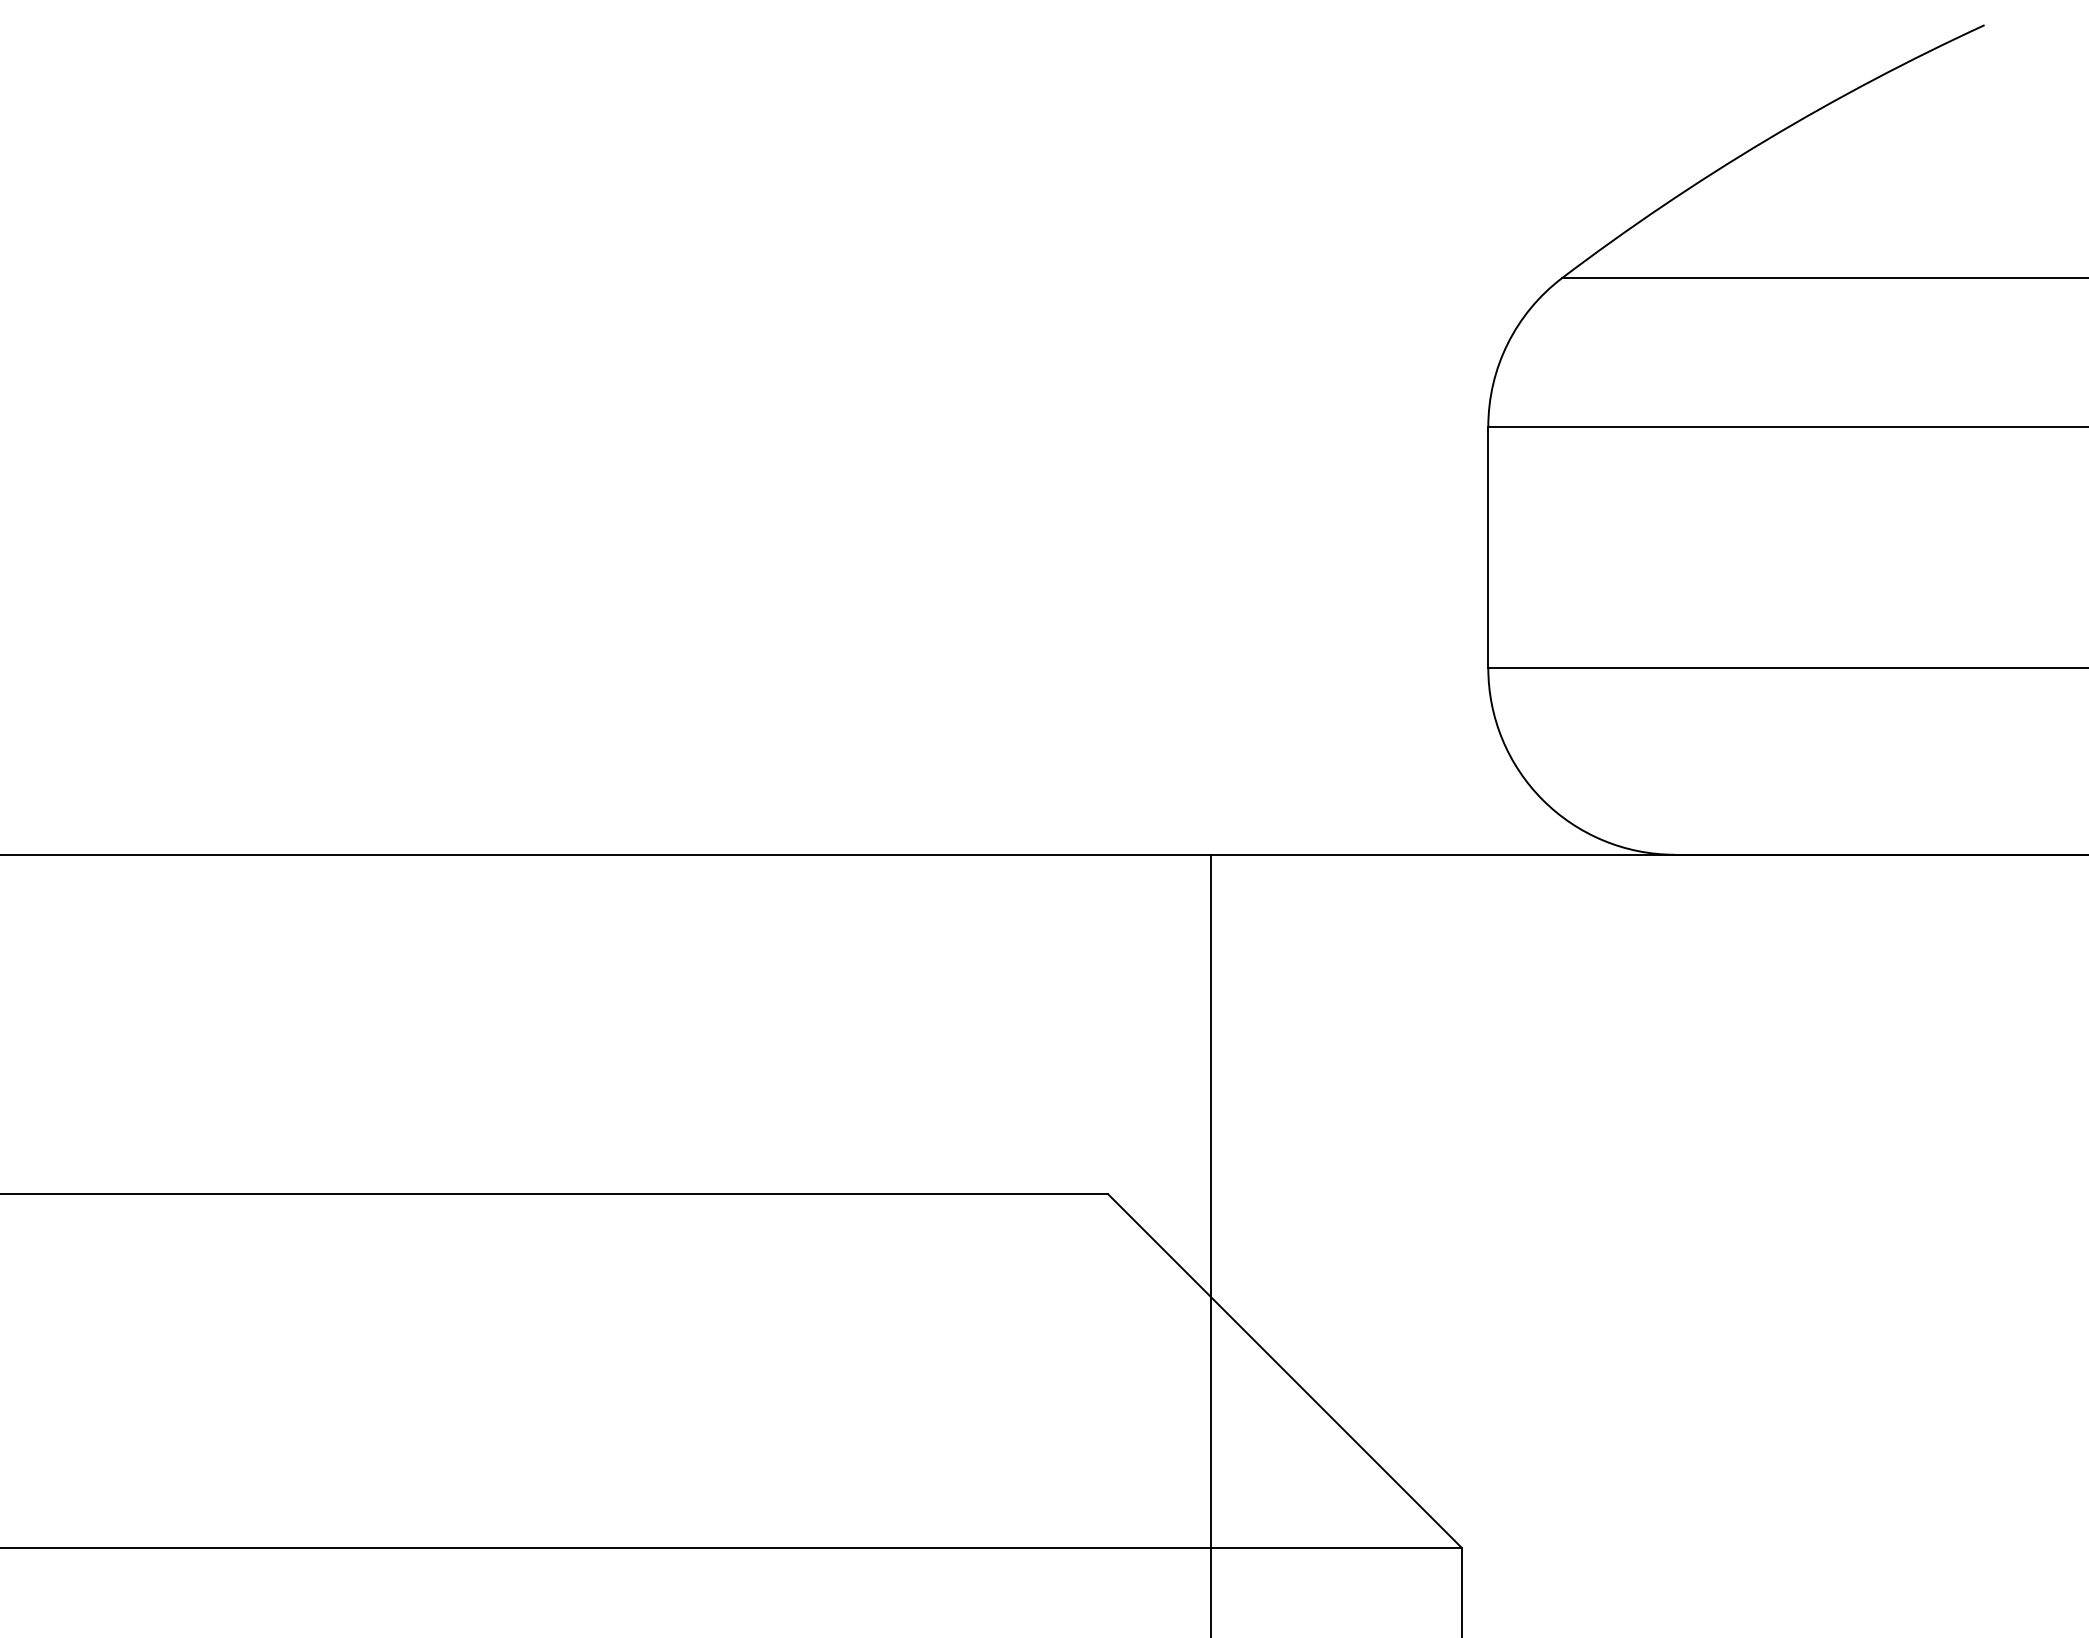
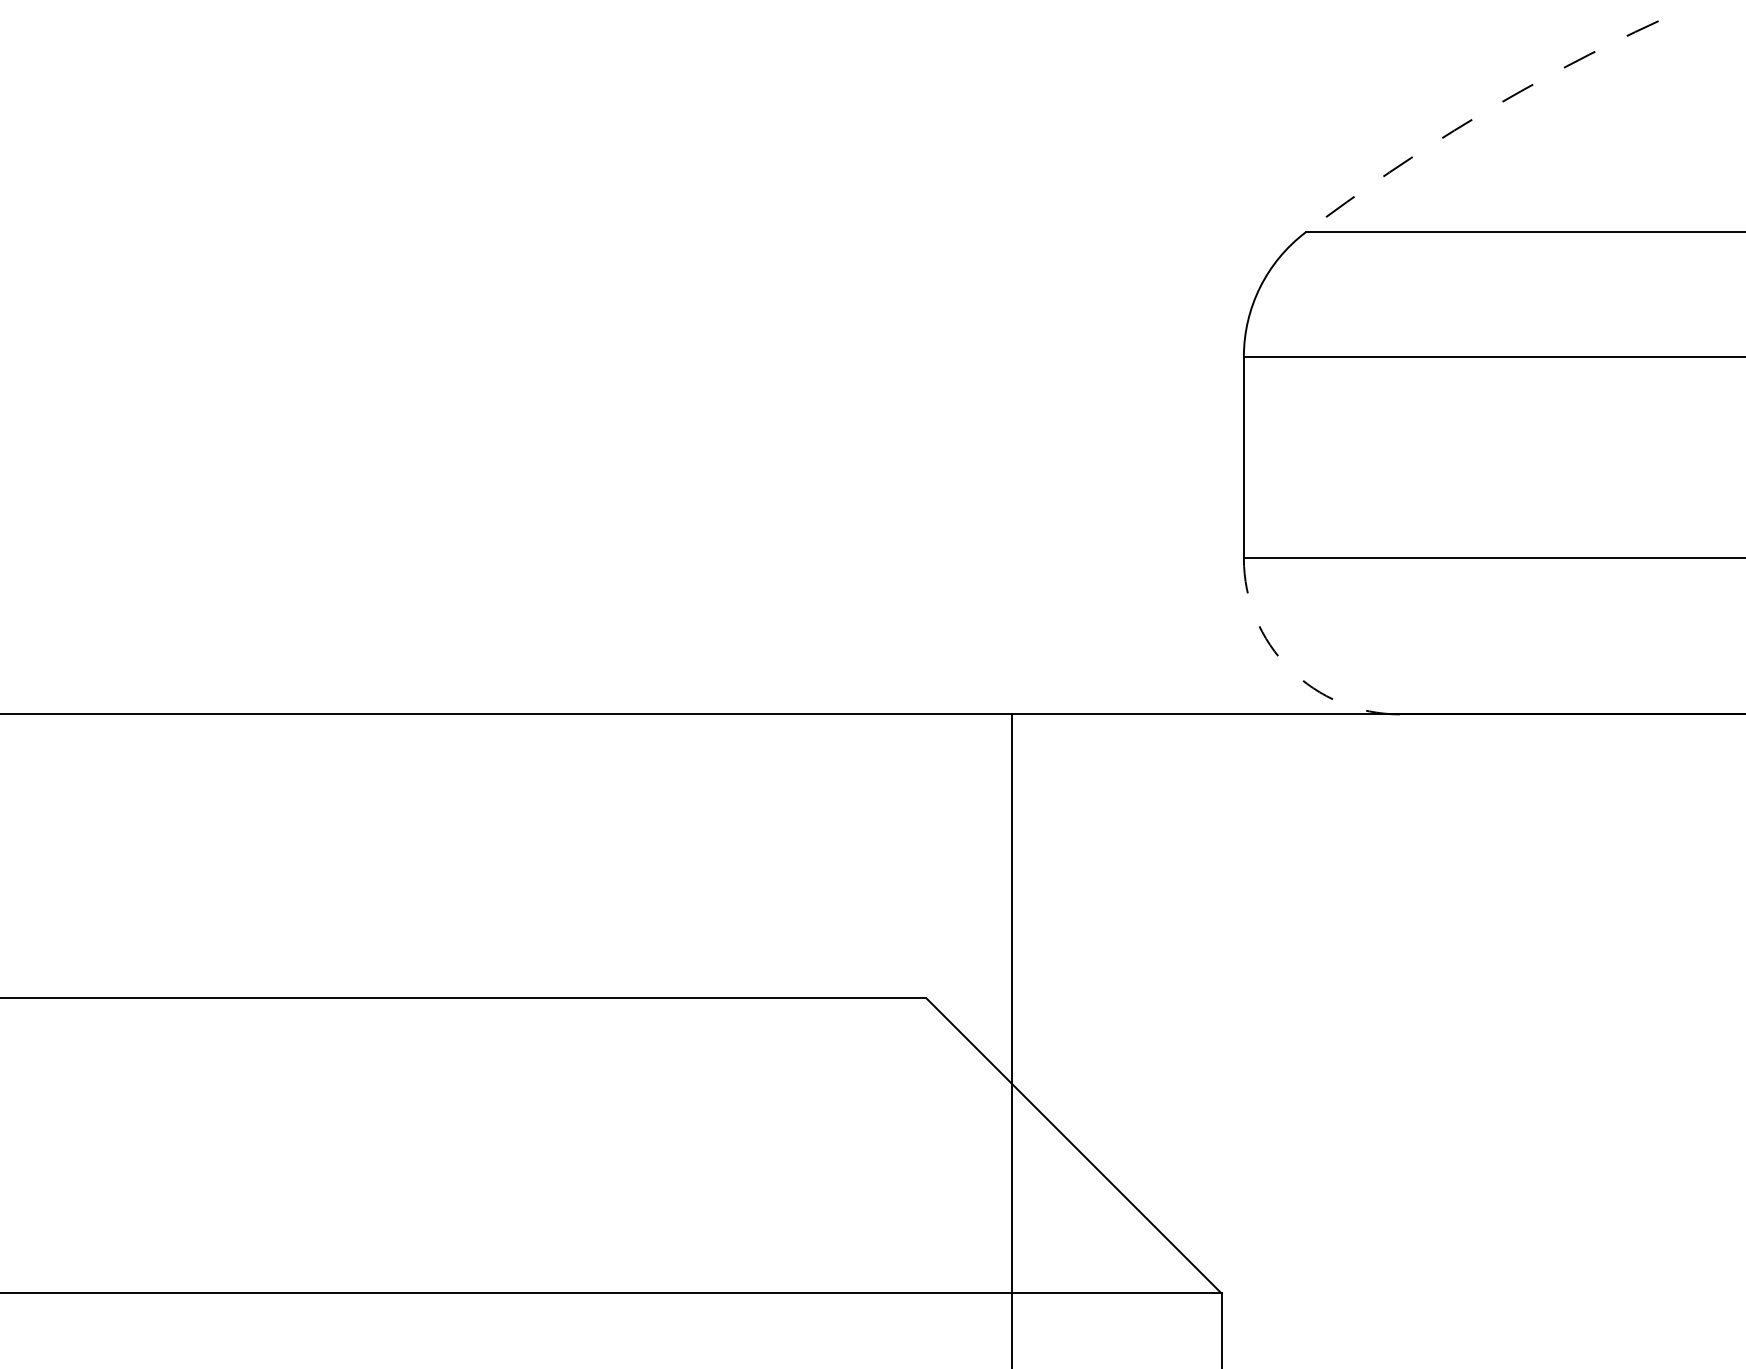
arc: (1766, 140) -> (1476, 117), solid -> dashed
arc: (1542, 800) -> (1289, 669), solid -> dashed

